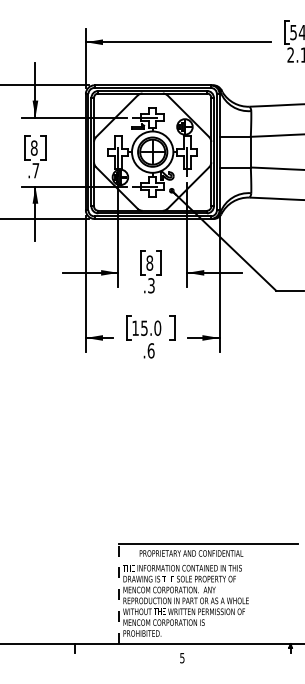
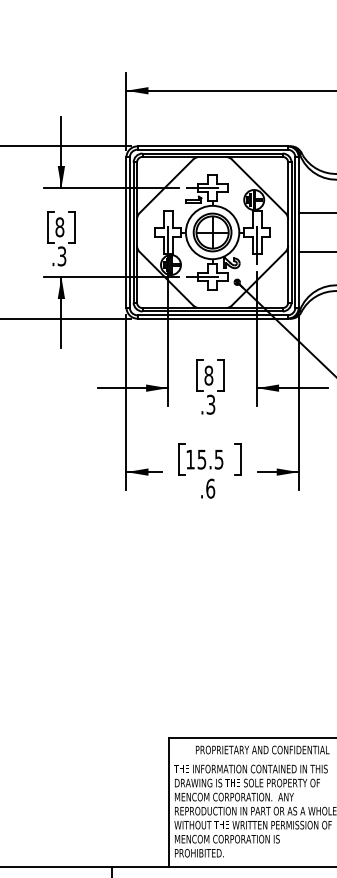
text: (35, 170) -> (61, 256), .7 -> .3
text: (157, 327) -> (218, 458), 15.0 -> 15.5
line: (118, 593) -> (168, 801), dashed -> solid

